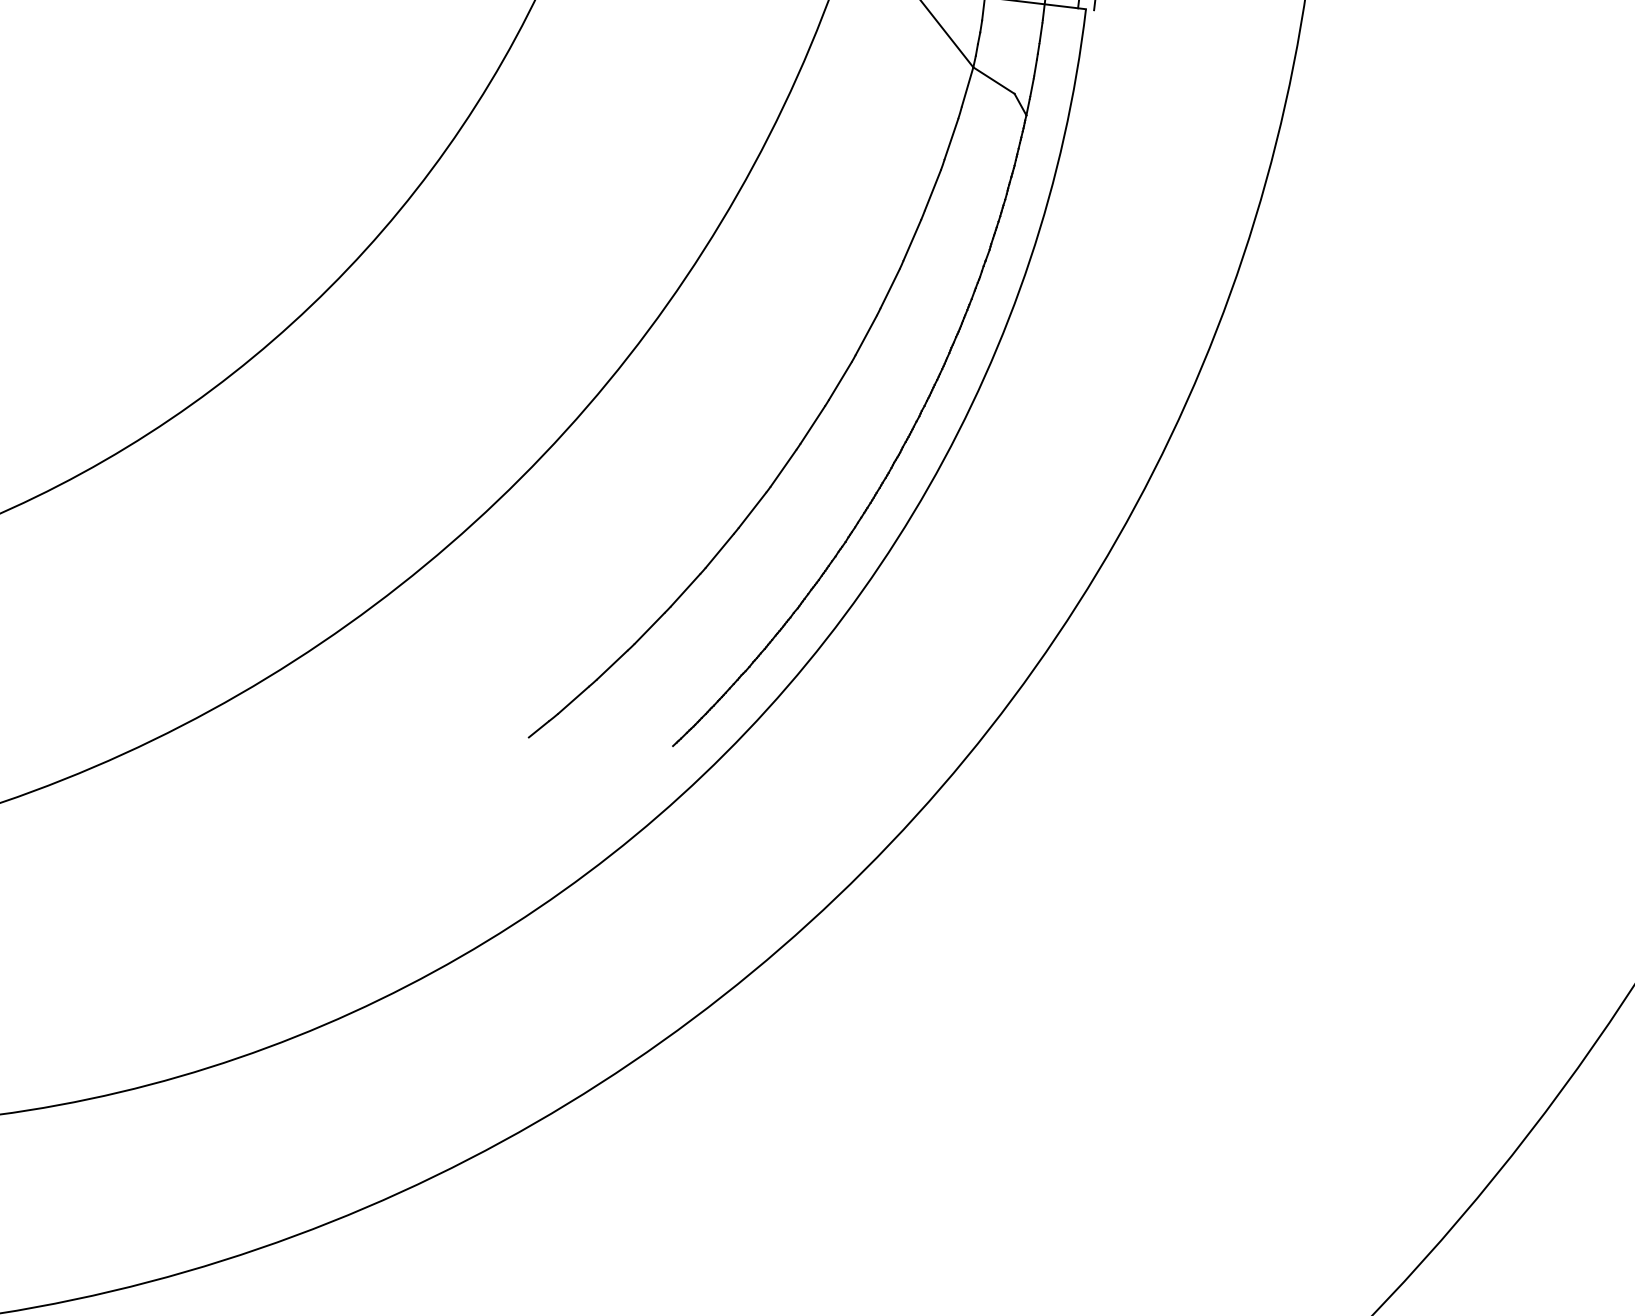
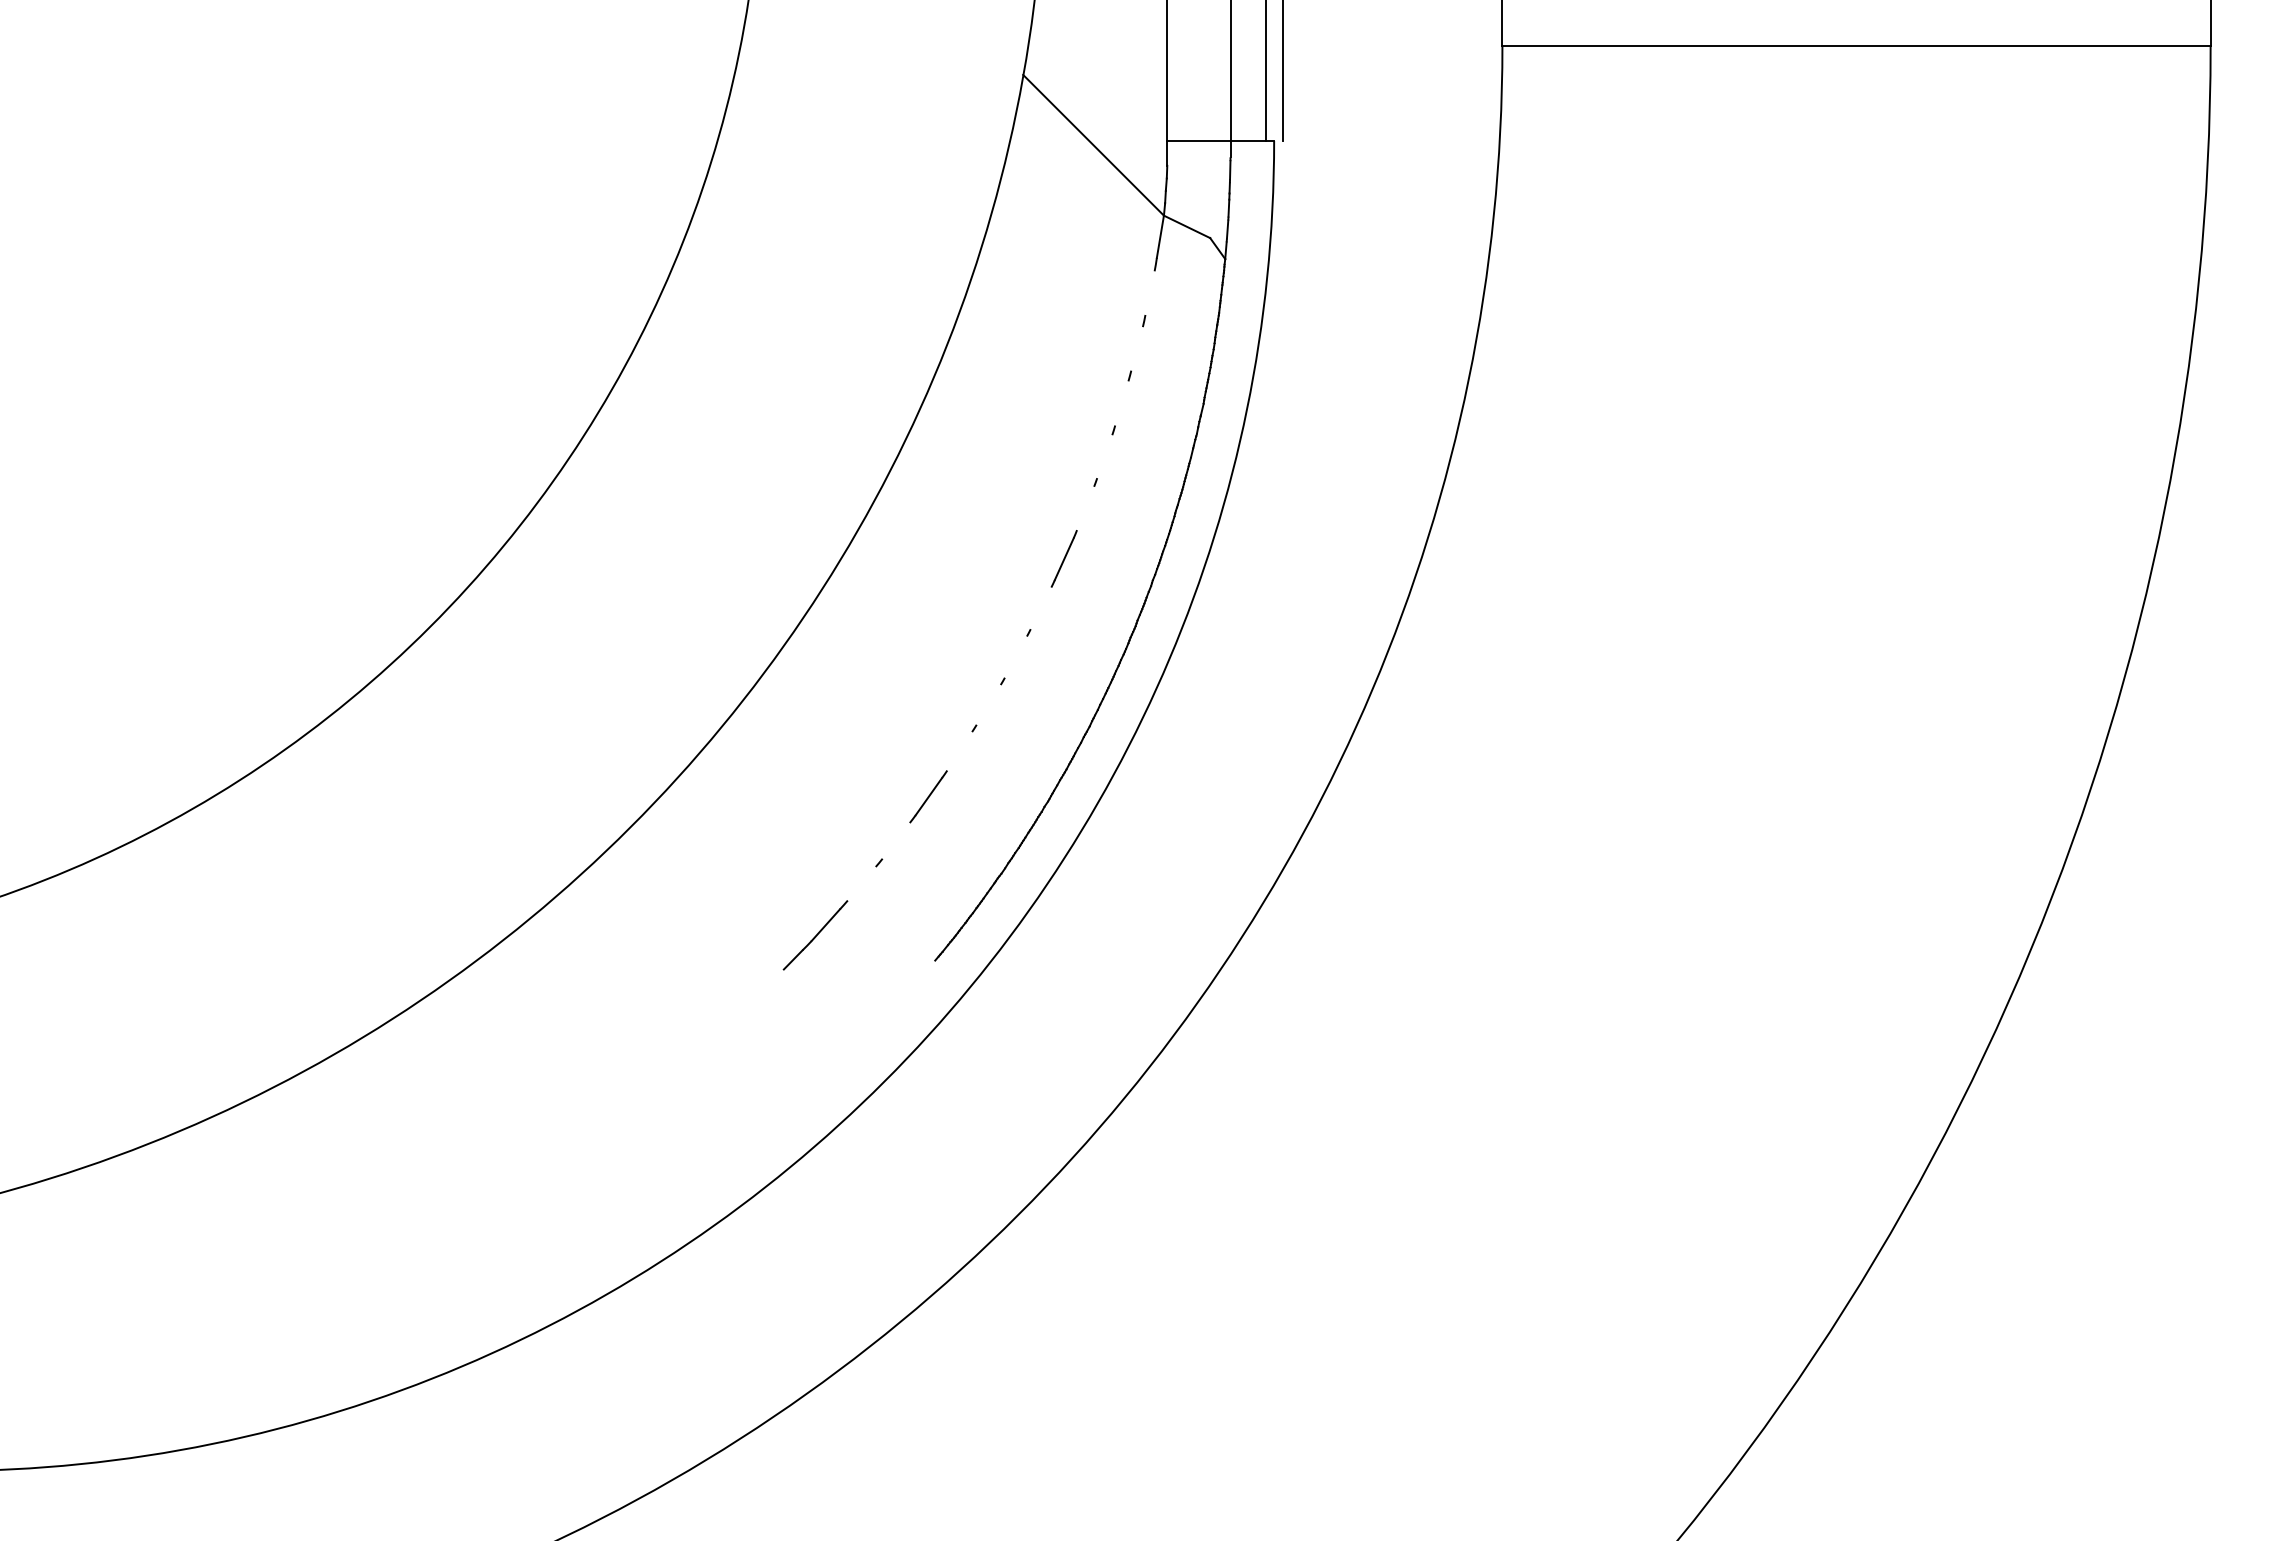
line: (951, 138) -> (1149, 292), removed
line: (932, 189) -> (1136, 348), removed
line: (912, 240) -> (1121, 403), removed
line: (889, 288) -> (1104, 456), removed
line: (866, 335) -> (1085, 508), removed
line: (812, 424) -> (1040, 608), removed
line: (783, 467) -> (1015, 656), removed
line: (752, 509) -> (988, 704), removed
line: (719, 551) -> (959, 751), removed
line: (649, 628) -> (895, 840), removed
line: (612, 664) -> (861, 883), removed

